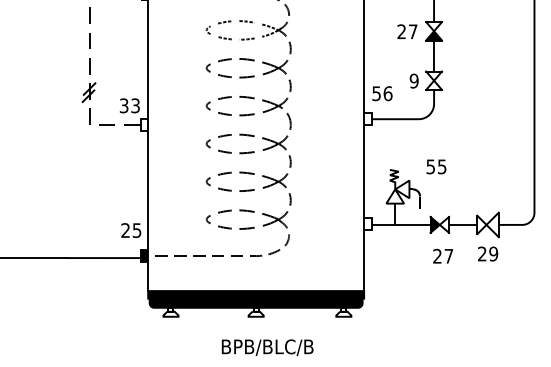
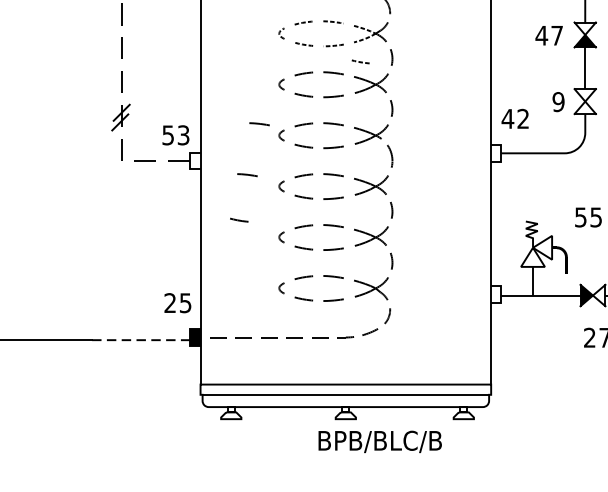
text: (401, 31) -> (541, 35), 27 -> 47
line: (266, 51) -> (359, 62), added
text: (381, 93) -> (514, 118), 56 -> 42
line: (191, 97) -> (258, 124), added
text: (124, 105) -> (168, 134), 33 -> 53
line: (182, 135) -> (246, 175), added
line: (176, 168) -> (238, 219), added
line: (104, 258) -> (141, 340), solid -> dashed
fill: (256, 299) -> (346, 395), removed
text: (267, 347) -> (379, 441), moved

